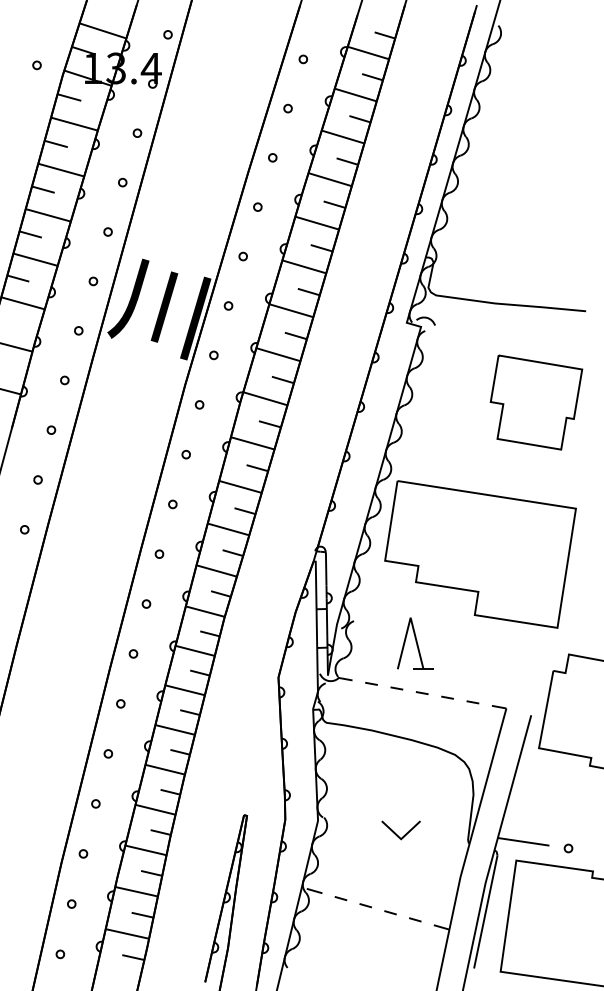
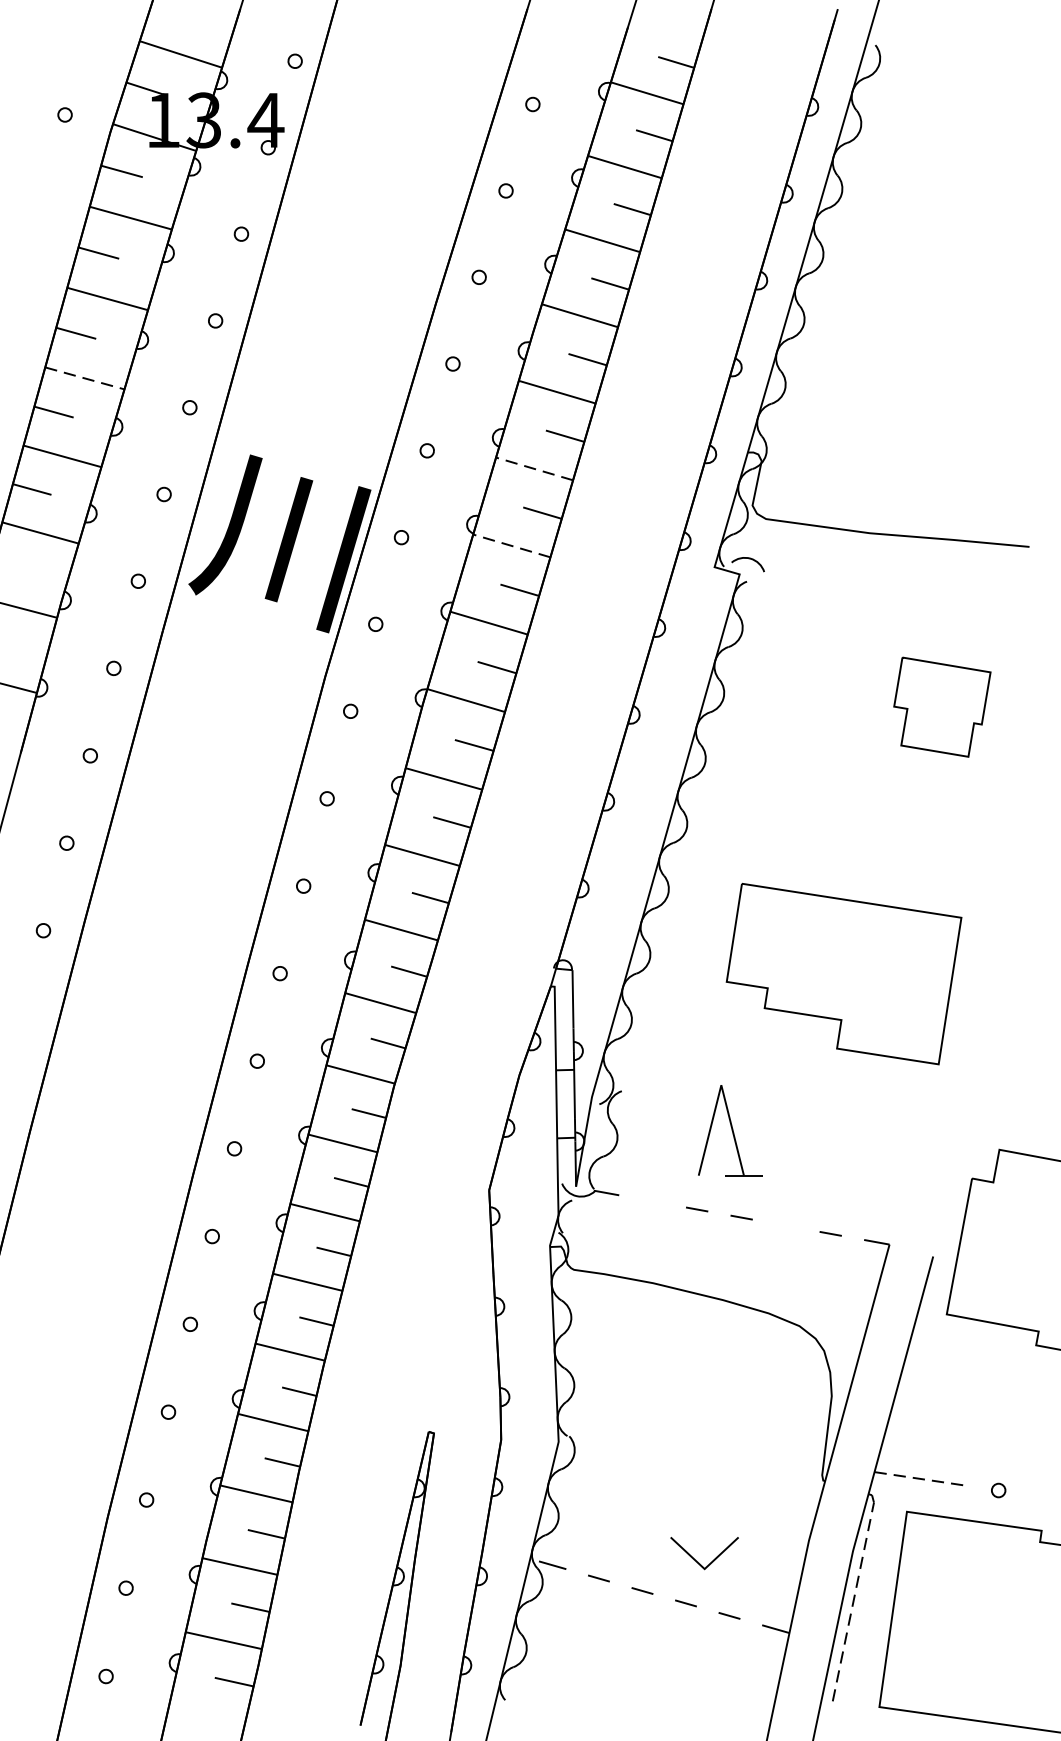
line: (48, 215) -> (85, 378), solid -> dashed
line: (304, 266) -> (534, 468), solid -> dashed
line: (291, 310) -> (512, 545), solid -> dashed
part: (536, 402) -> (942, 707), size x0.6
part: (480, 554) -> (844, 974), size x0.7
line: (371, 683) -> (652, 1200), removed
line: (447, 697) -> (786, 1225), removed
part: (400, 830) -> (703, 1553), moved
line: (524, 841) -> (921, 1478), solid -> dashed
line: (485, 911) -> (852, 1601), solid -> dashed

